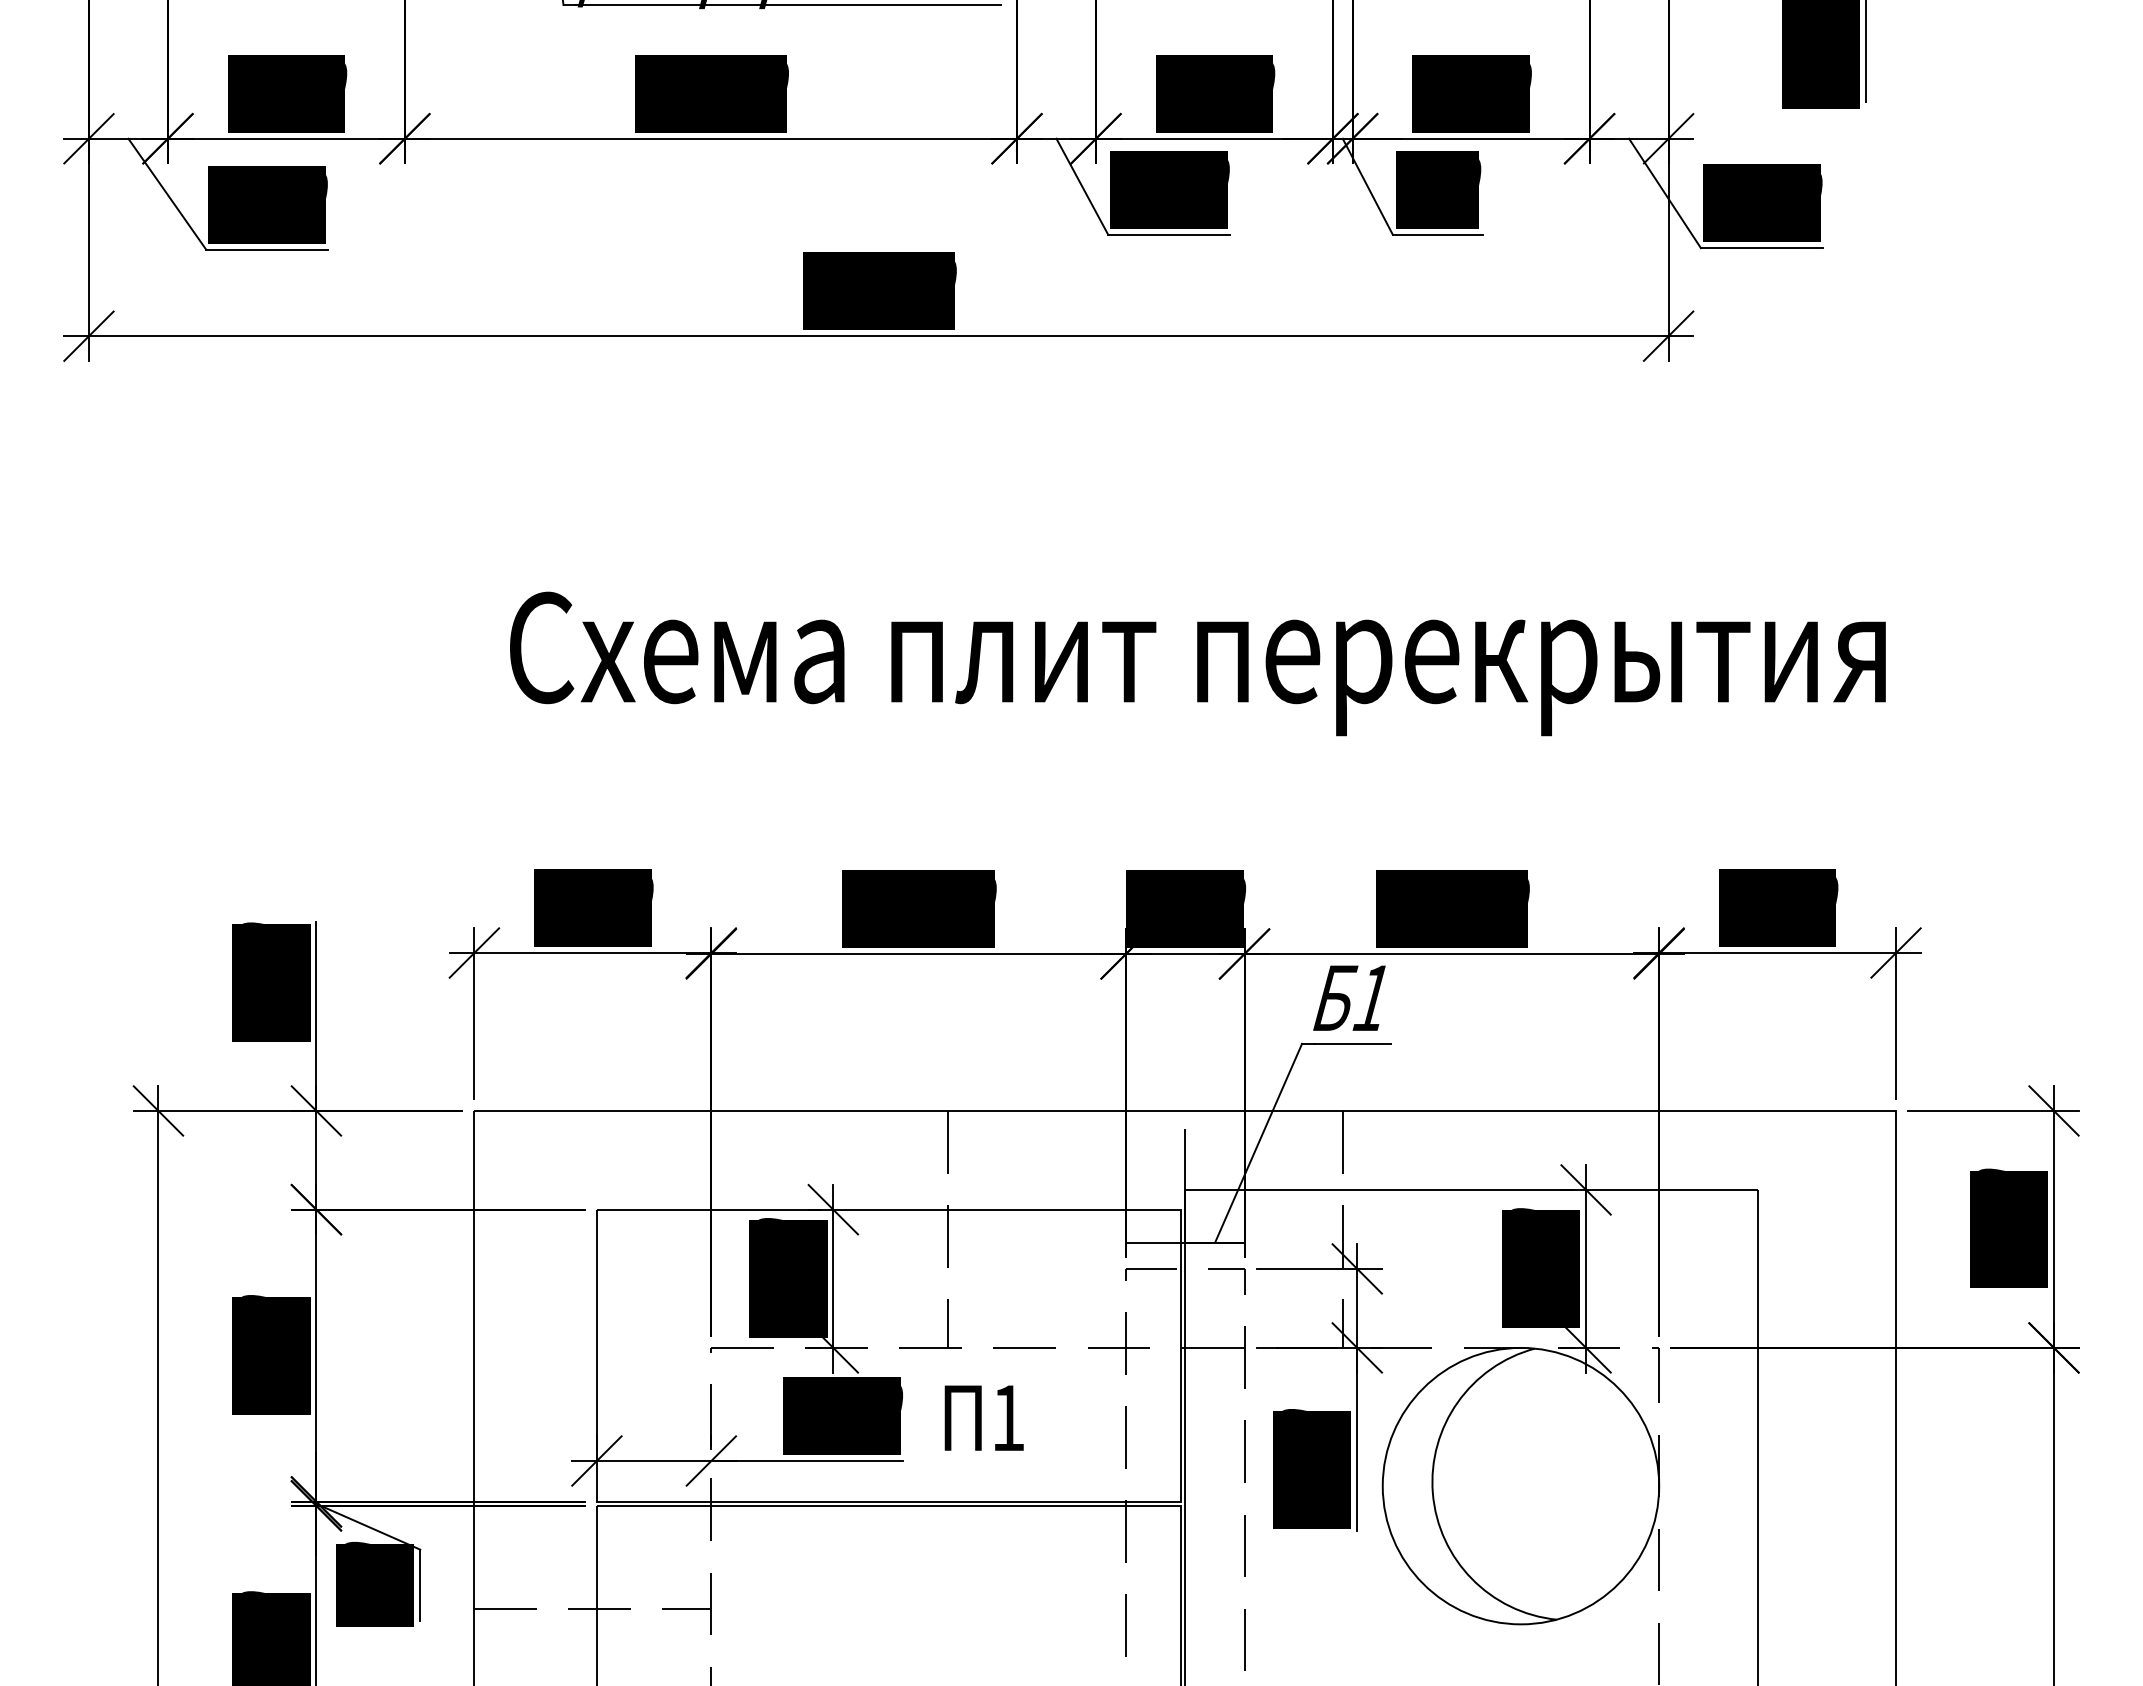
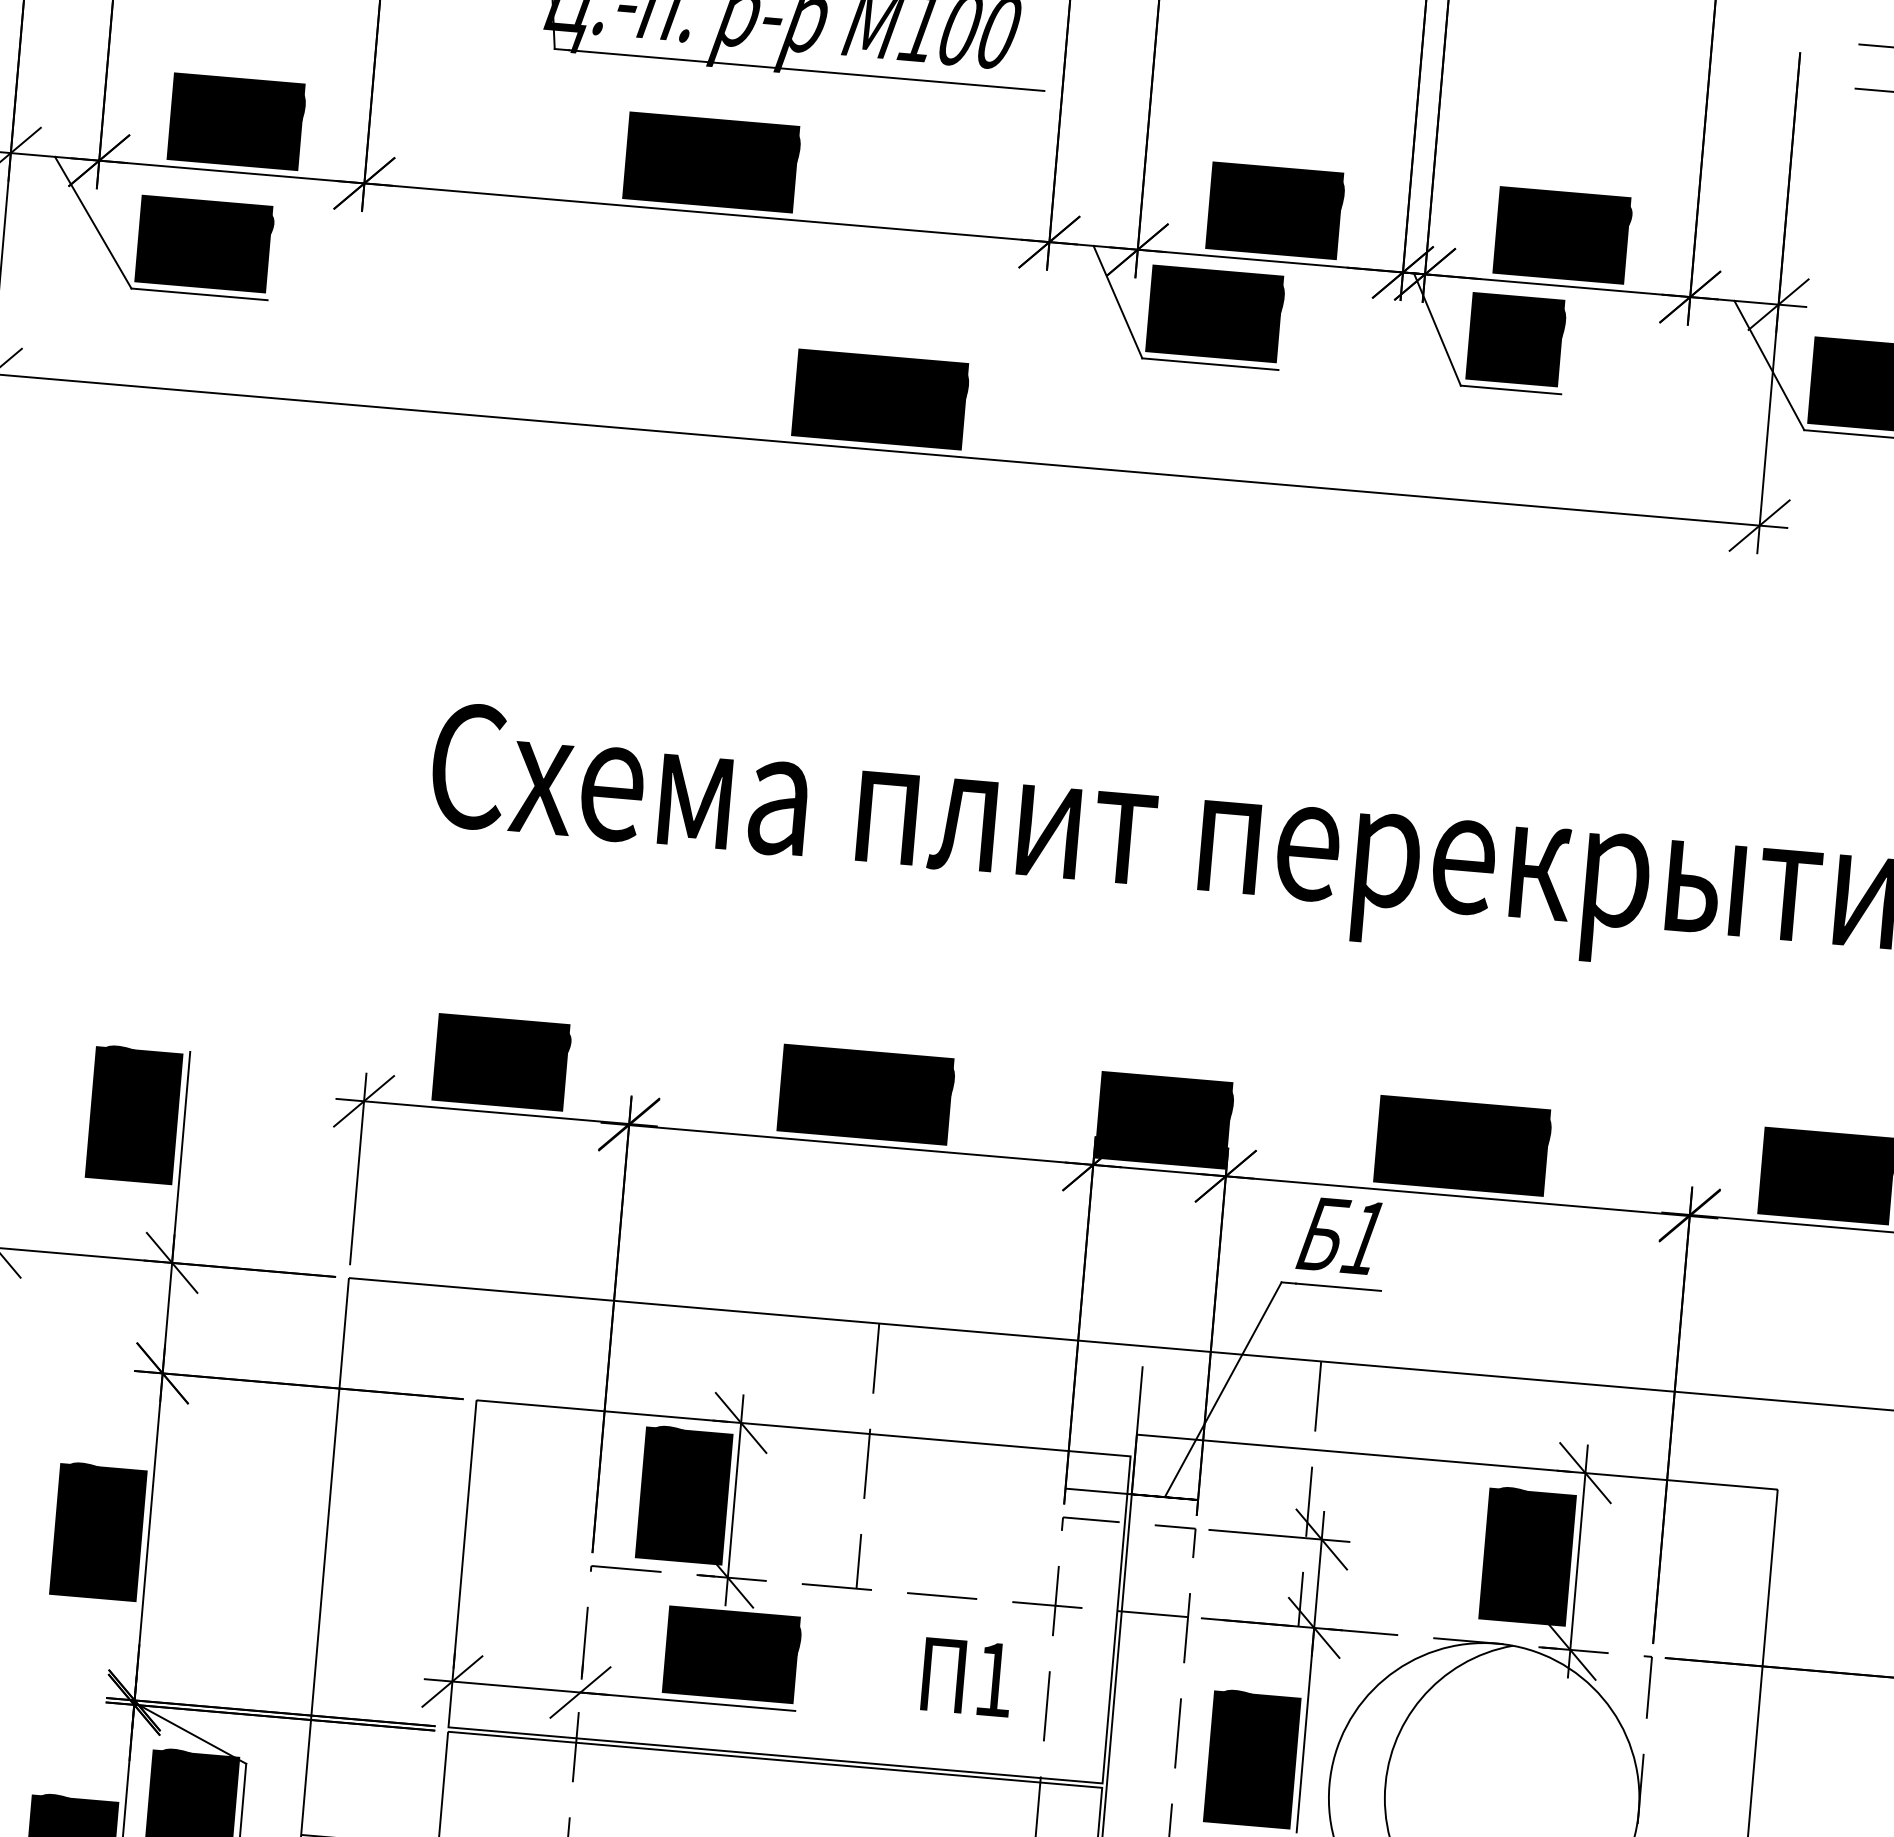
text: (346, 75) -> (305, 107), 600 -> 749
text: (1531, 75) -> (1631, 220), 600 -> 503
text: (327, 185) -> (273, 228), 200 -> 123
text: (955, 273) -> (967, 387), 4000 -> 5099
text: (652, 889) -> (569, 1047), 600 -> 603
text: (983, 1417) -> (966, 1676), moved

